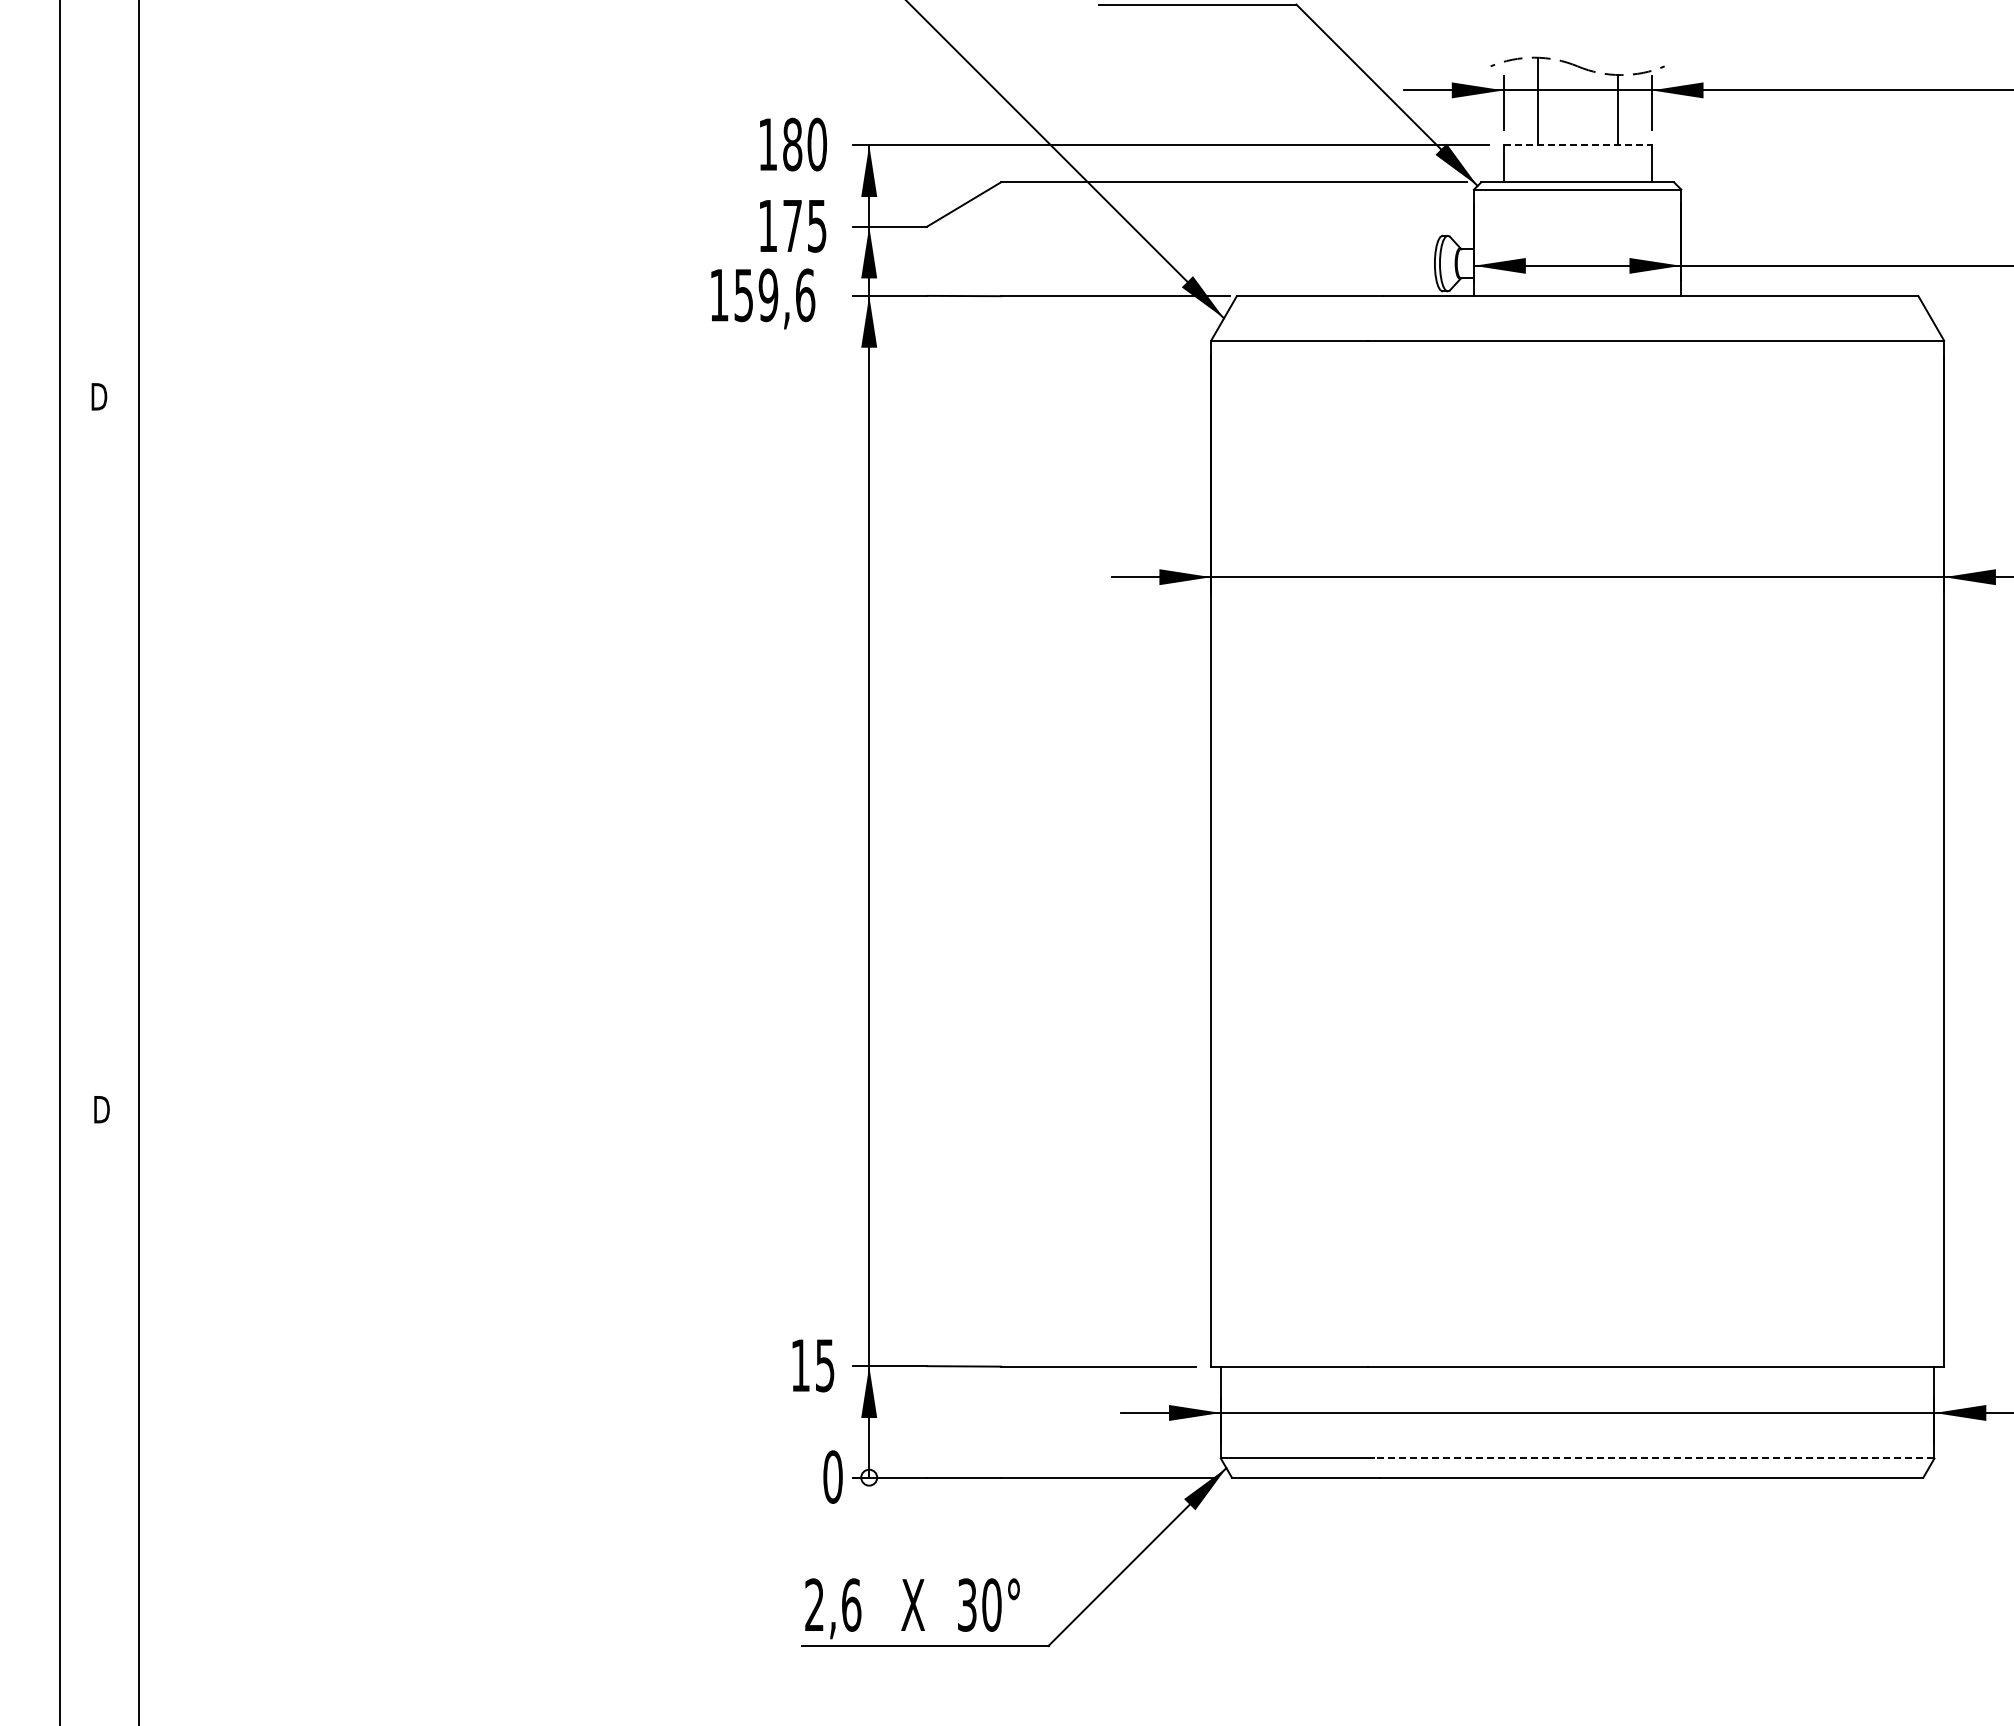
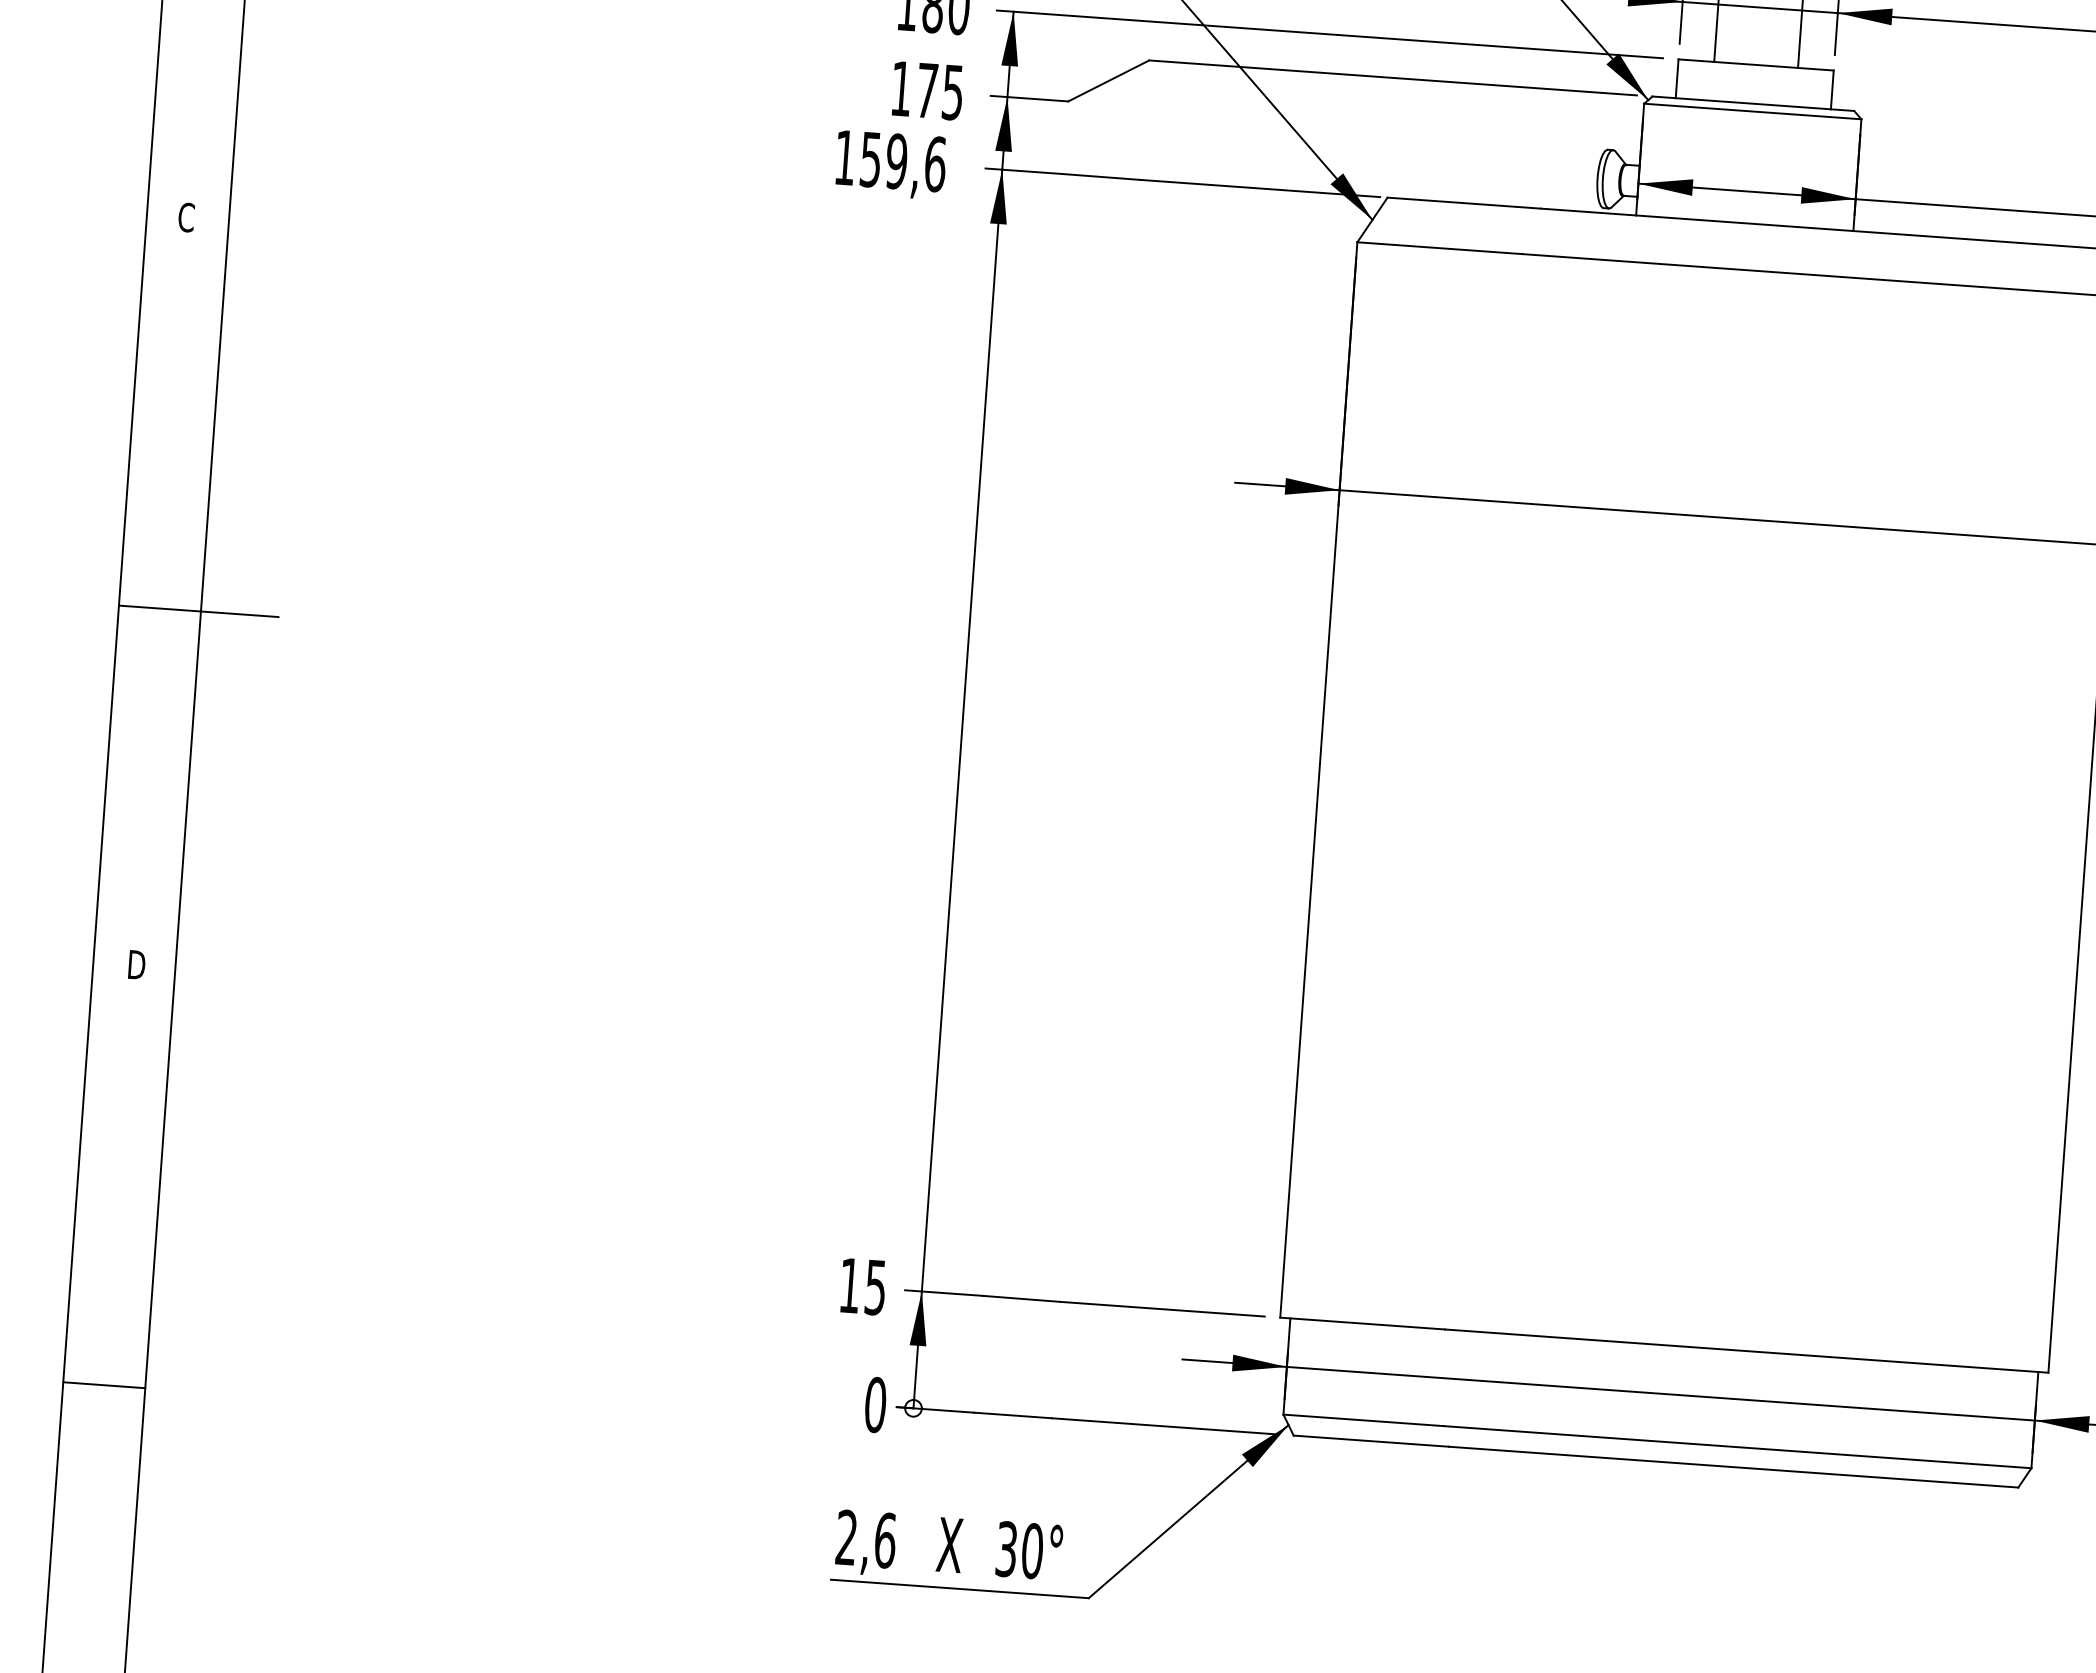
line: (1578, 145) -> (1756, 65), dashed -> solid
text: (98, 396) -> (186, 217), D -> C
line: (136, 769) -> (198, 611), added
line: (1653, 1458) -> (1736, 1447), dashed -> solid
line: (99, 1510) -> (104, 1384), added

